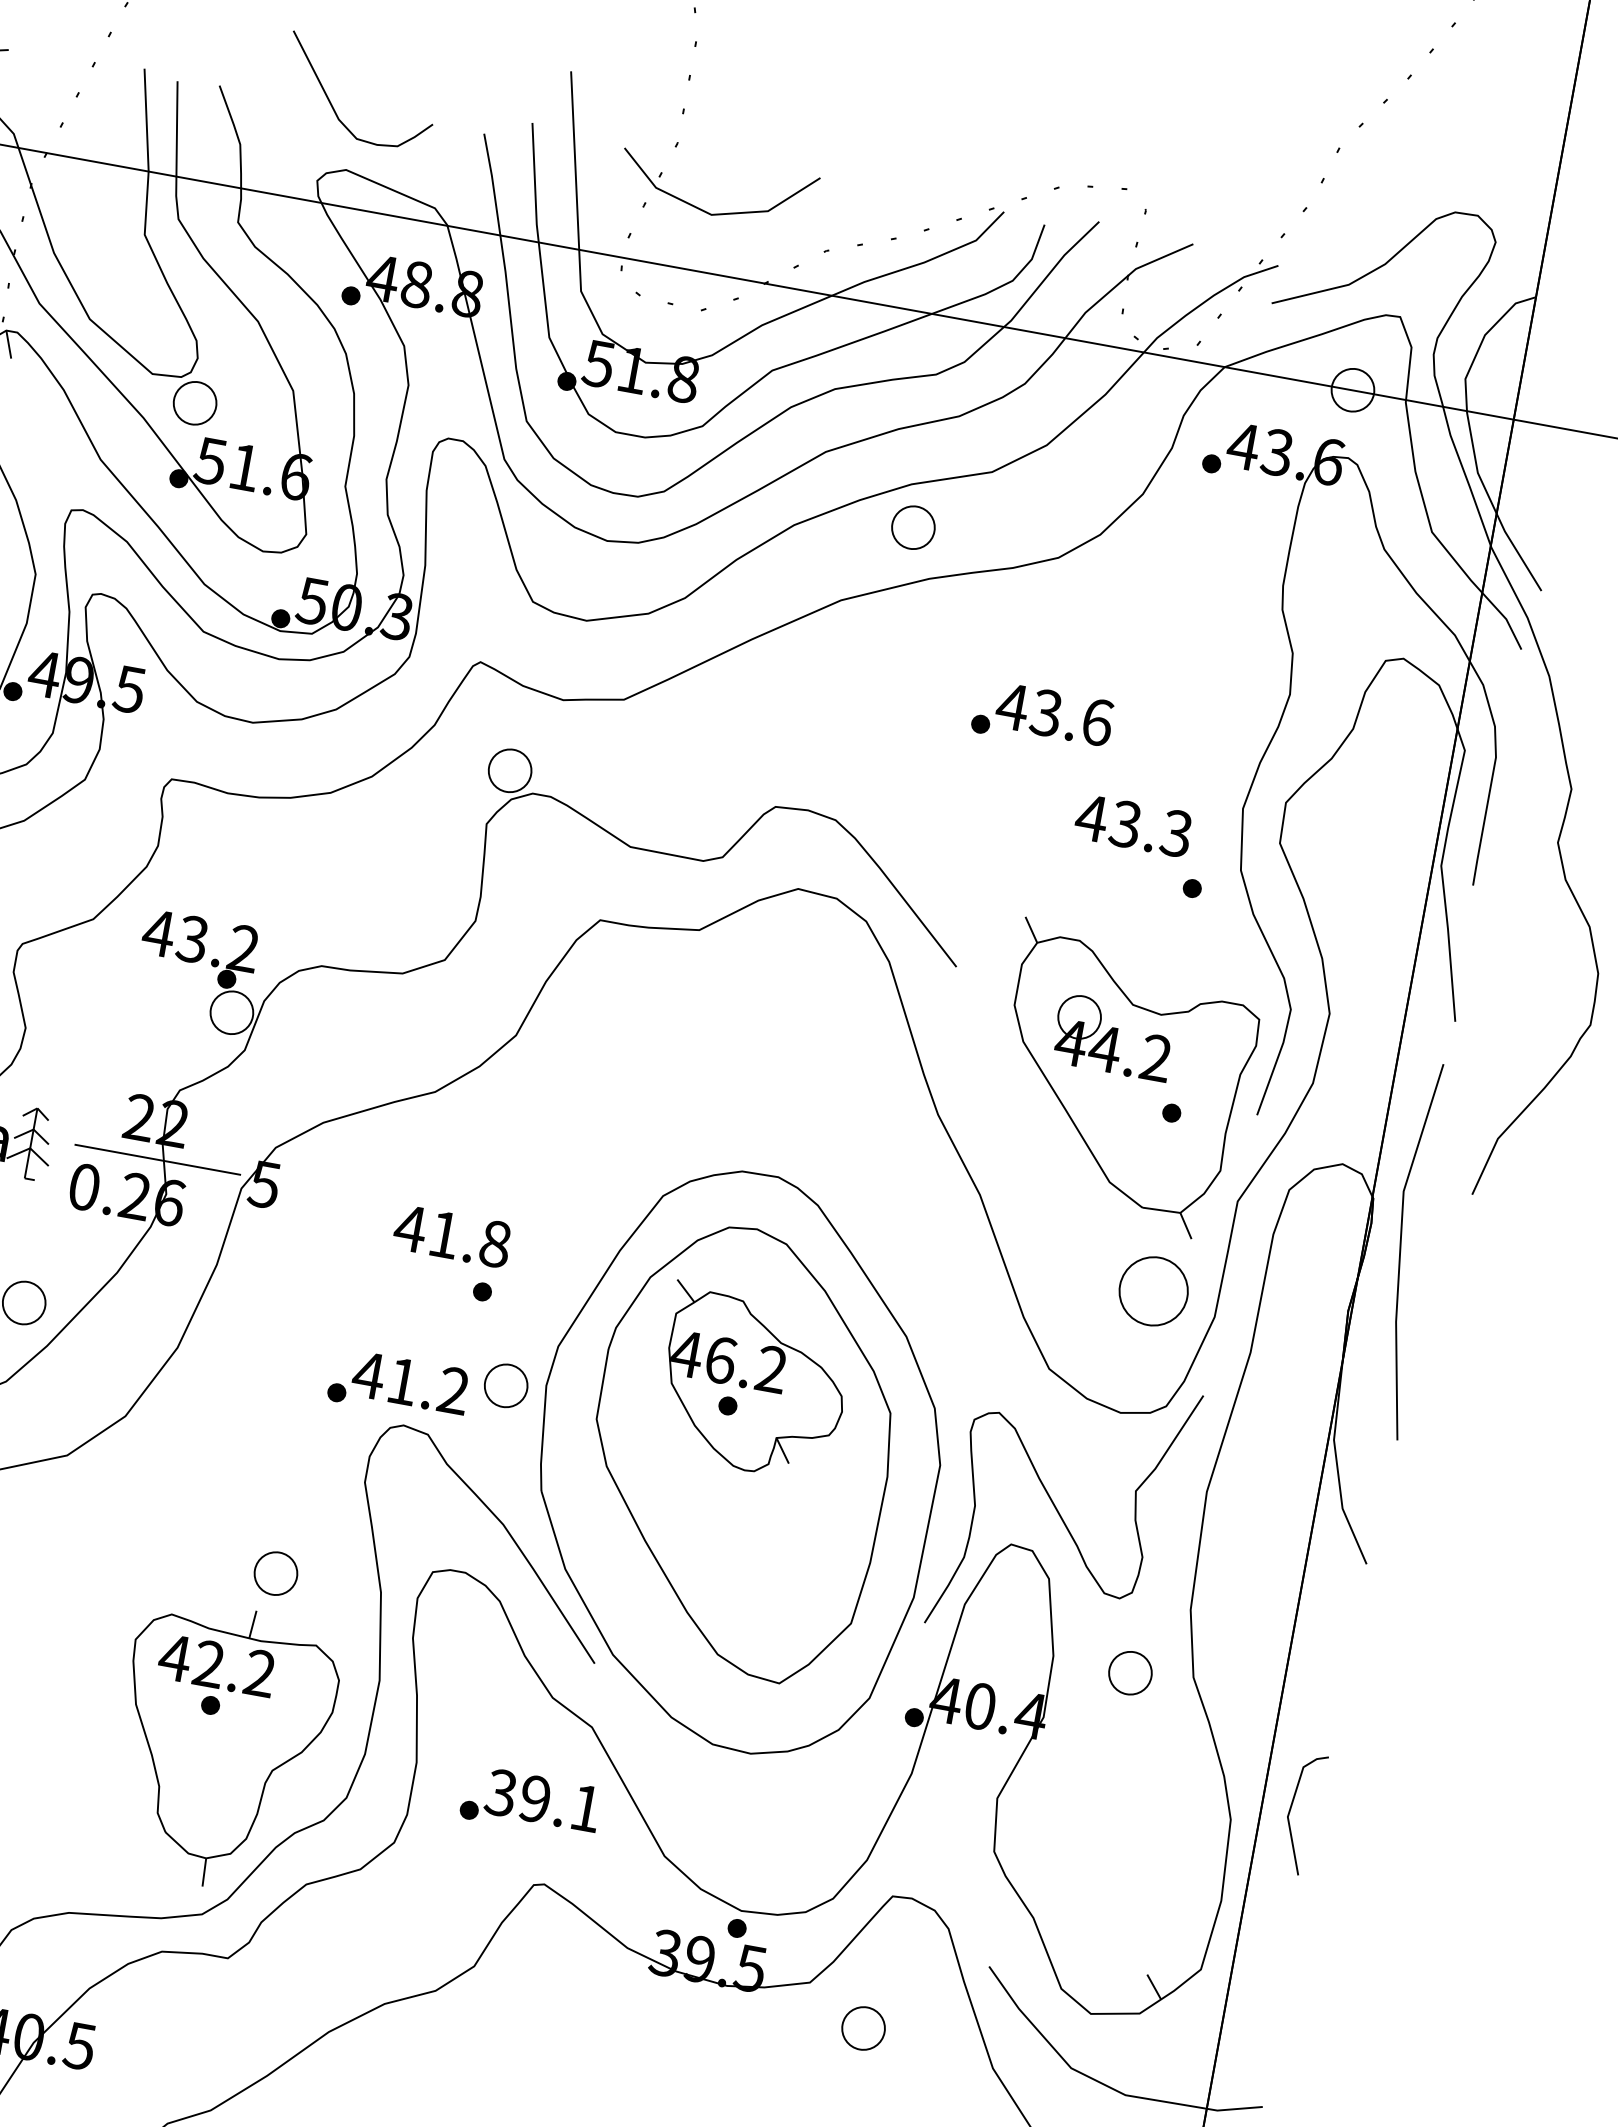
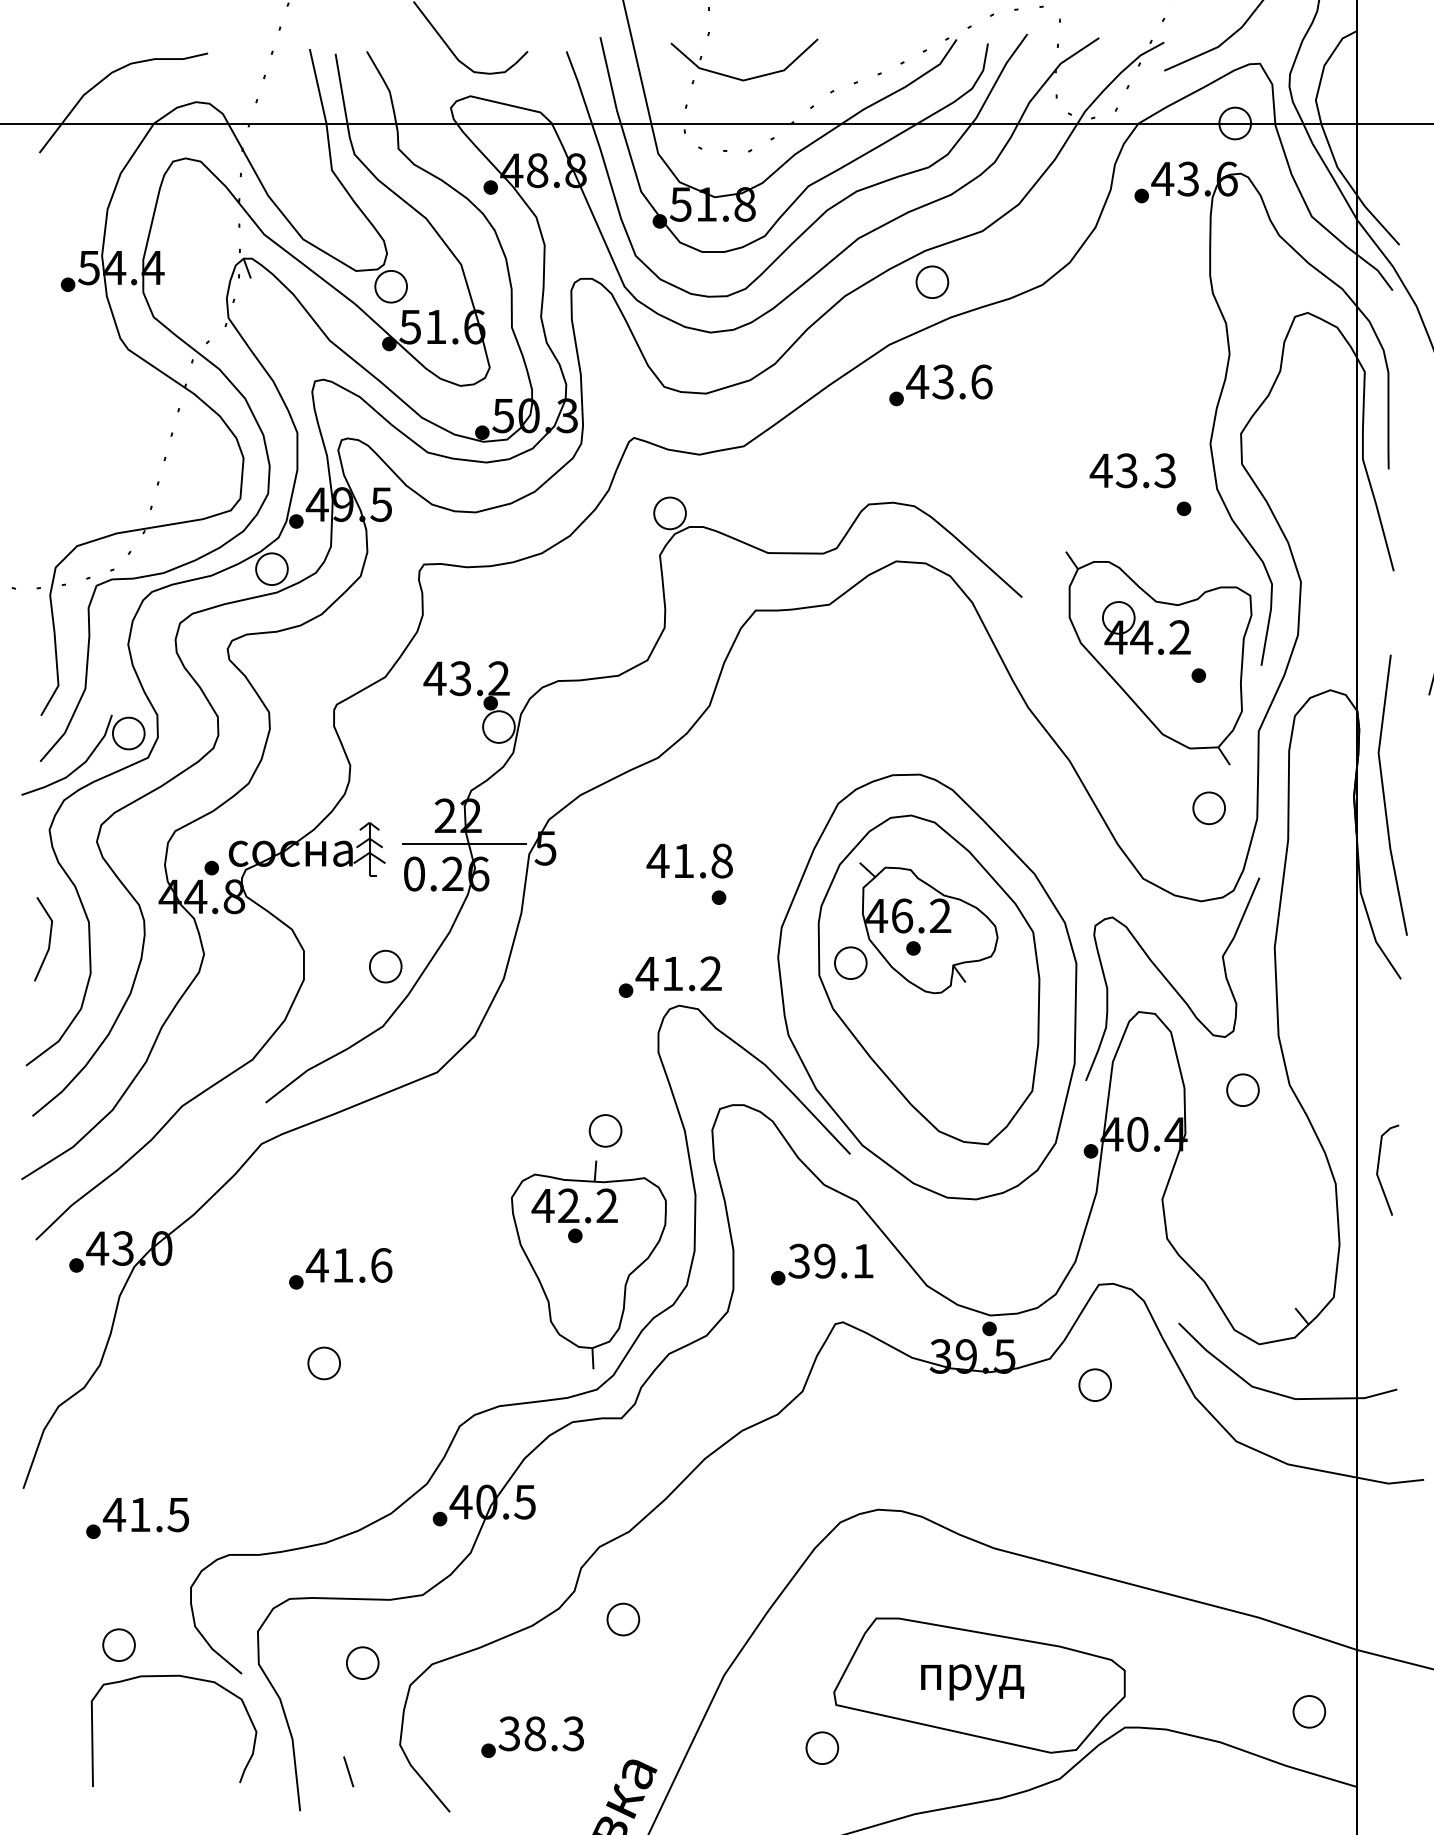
part: (1042, 717) -> (940, 385), moved
line: (1401, 1247) -> (1384, 794), moved
part: (1152, 1291) -> (1208, 808), size x0.62
part: (505, 1384) -> (850, 962), moved

